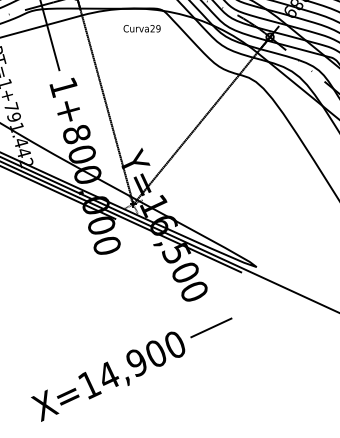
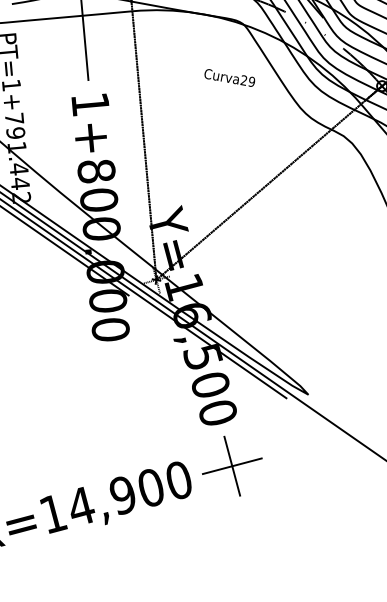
text: (141, 28) -> (228, 77), moved
line: (211, 327) -> (232, 465), added

